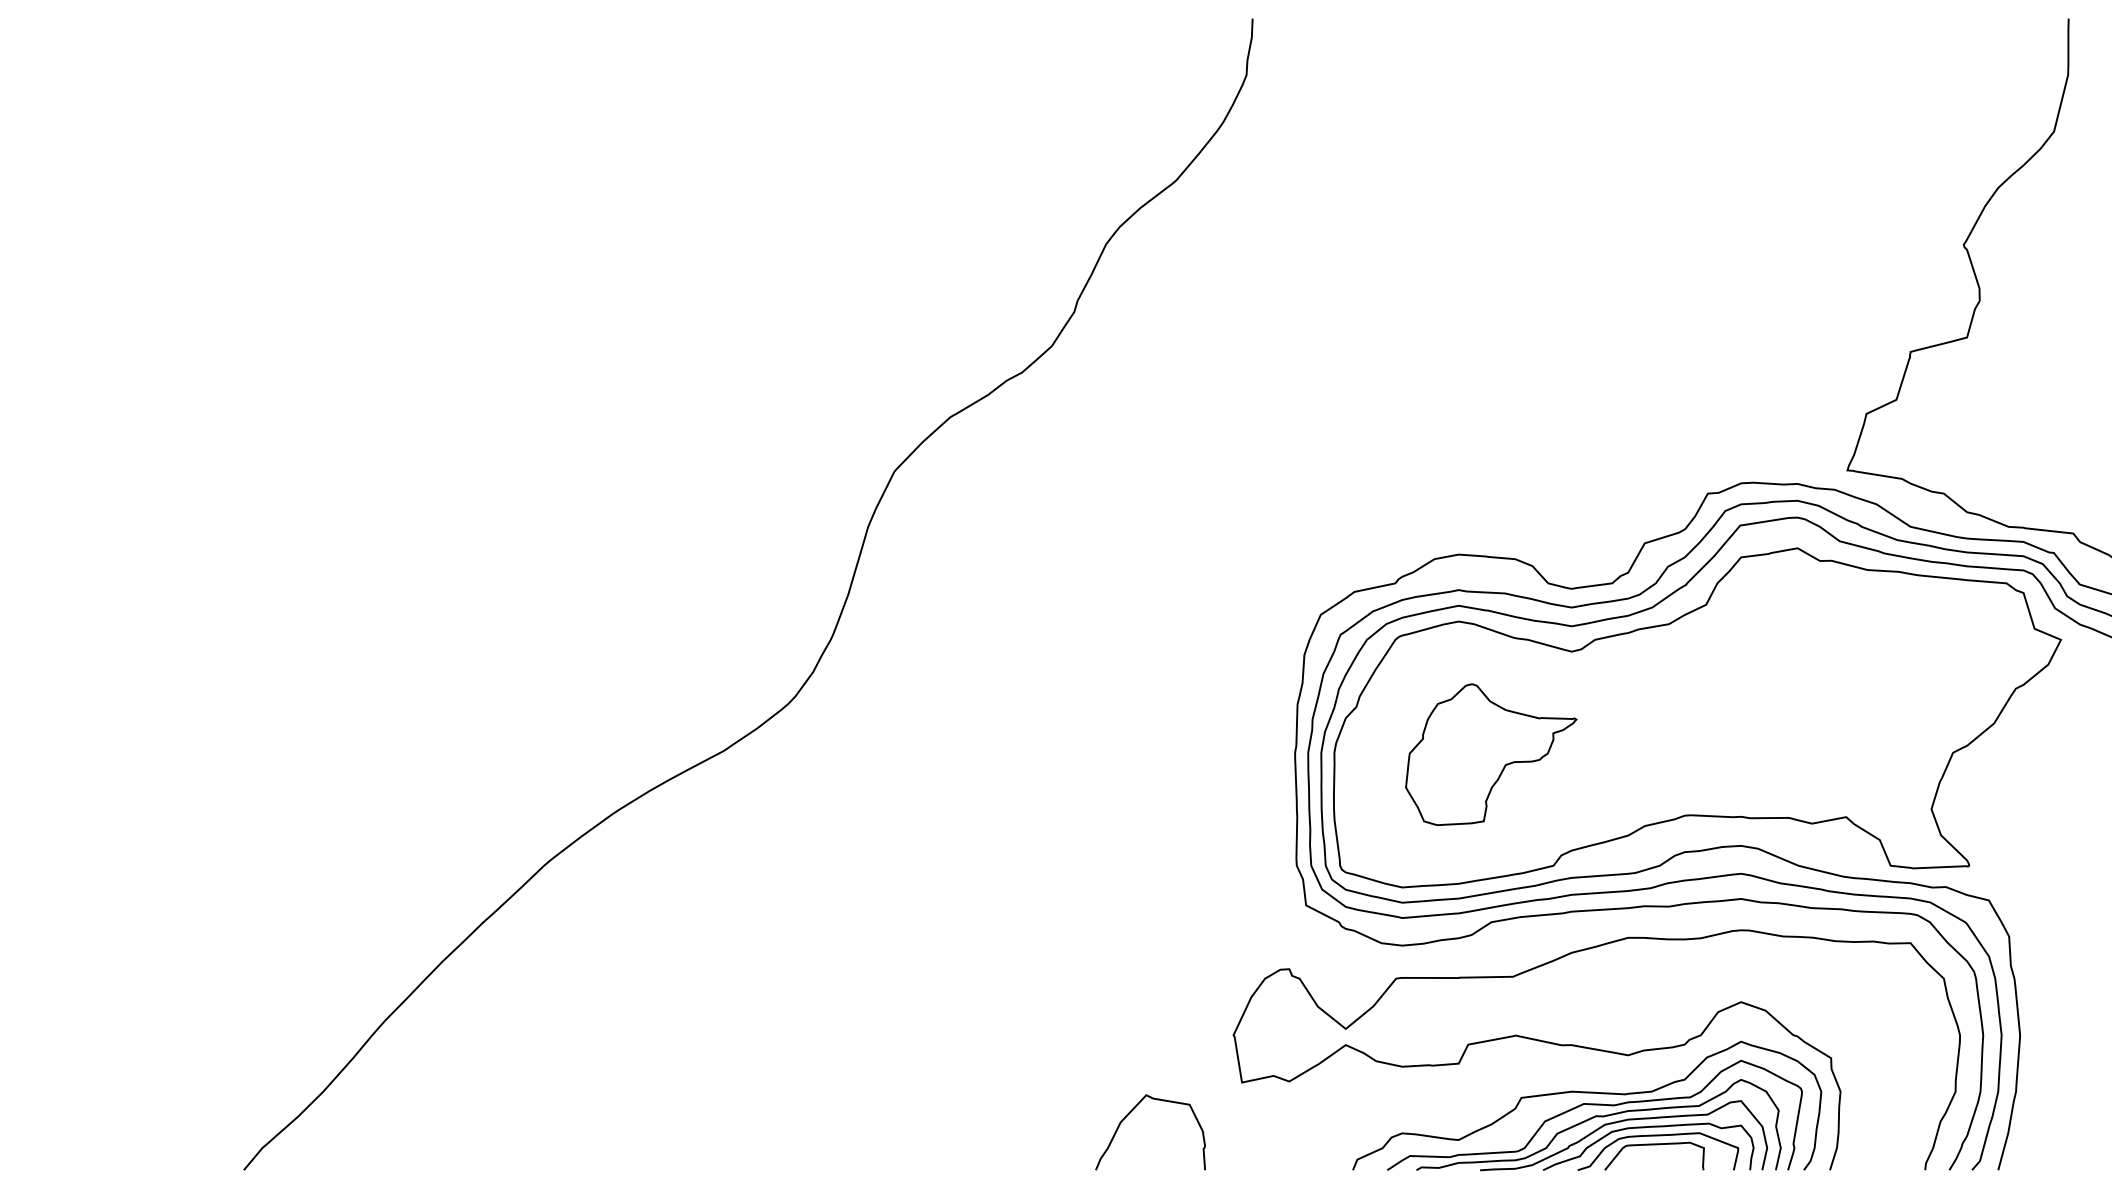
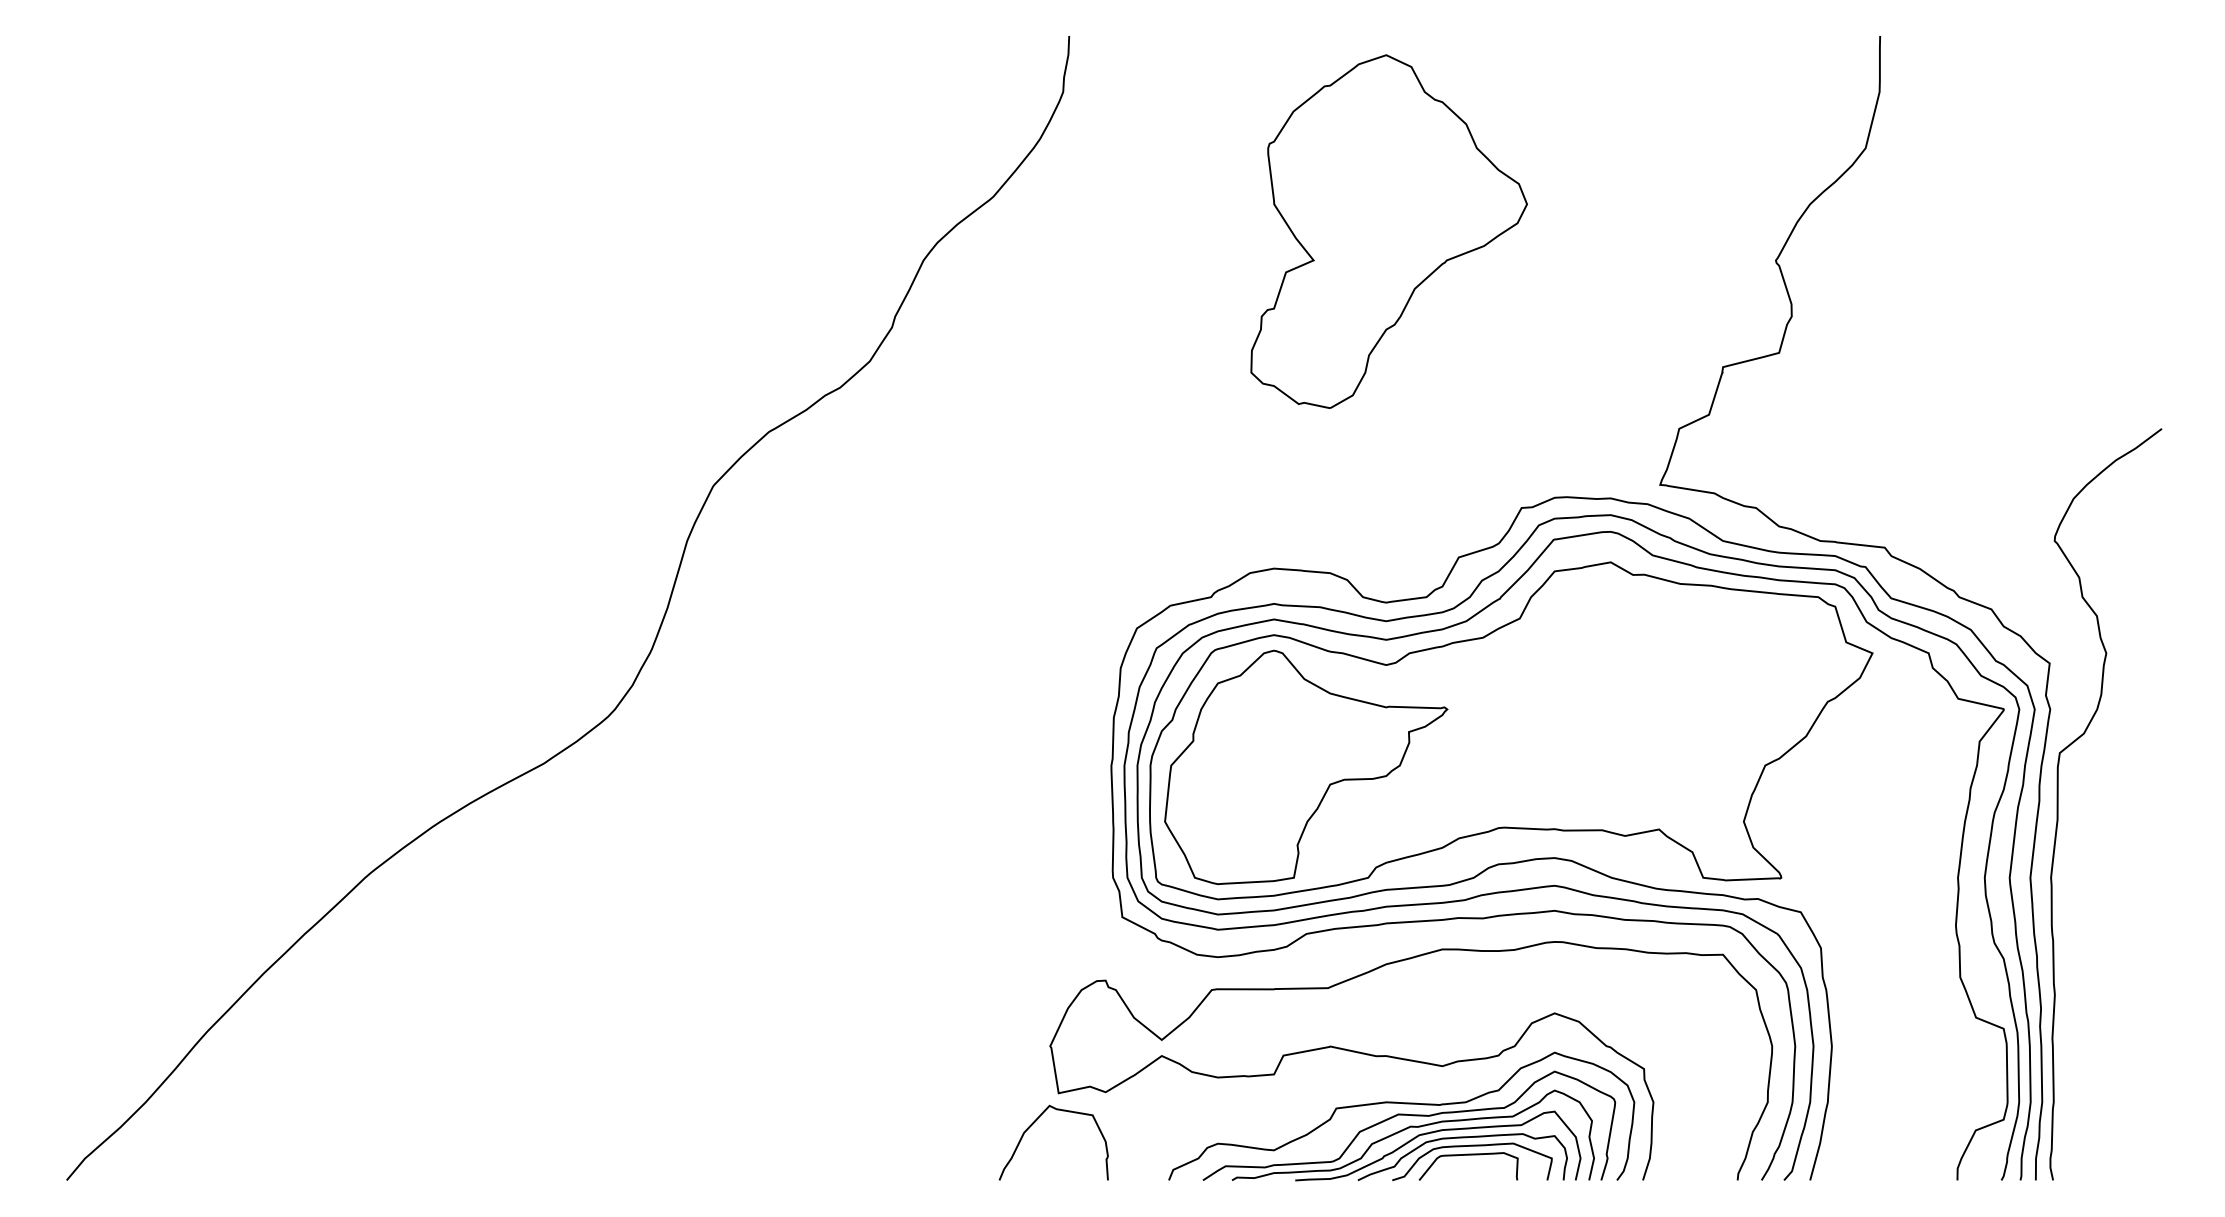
part: (1573, 215) -> (1388, 231), added
part: (1491, 754) -> (1306, 767), size x1.67
curve: (1131, 1112) -> (1034, 1123), moved

